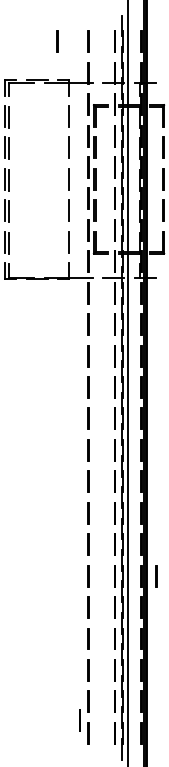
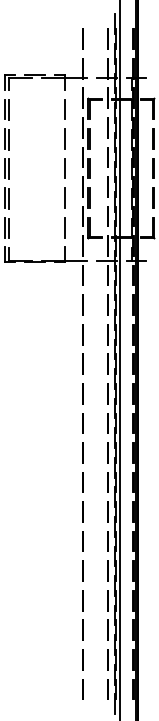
line: (56, 41) -> (53, 38), removed
line: (155, 575) -> (146, 541), removed
line: (79, 719) -> (74, 676), removed

